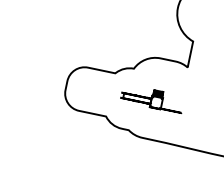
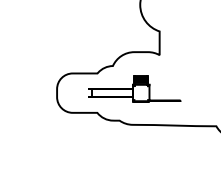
part: (152, 98) -> (134, 88), size x1.67

